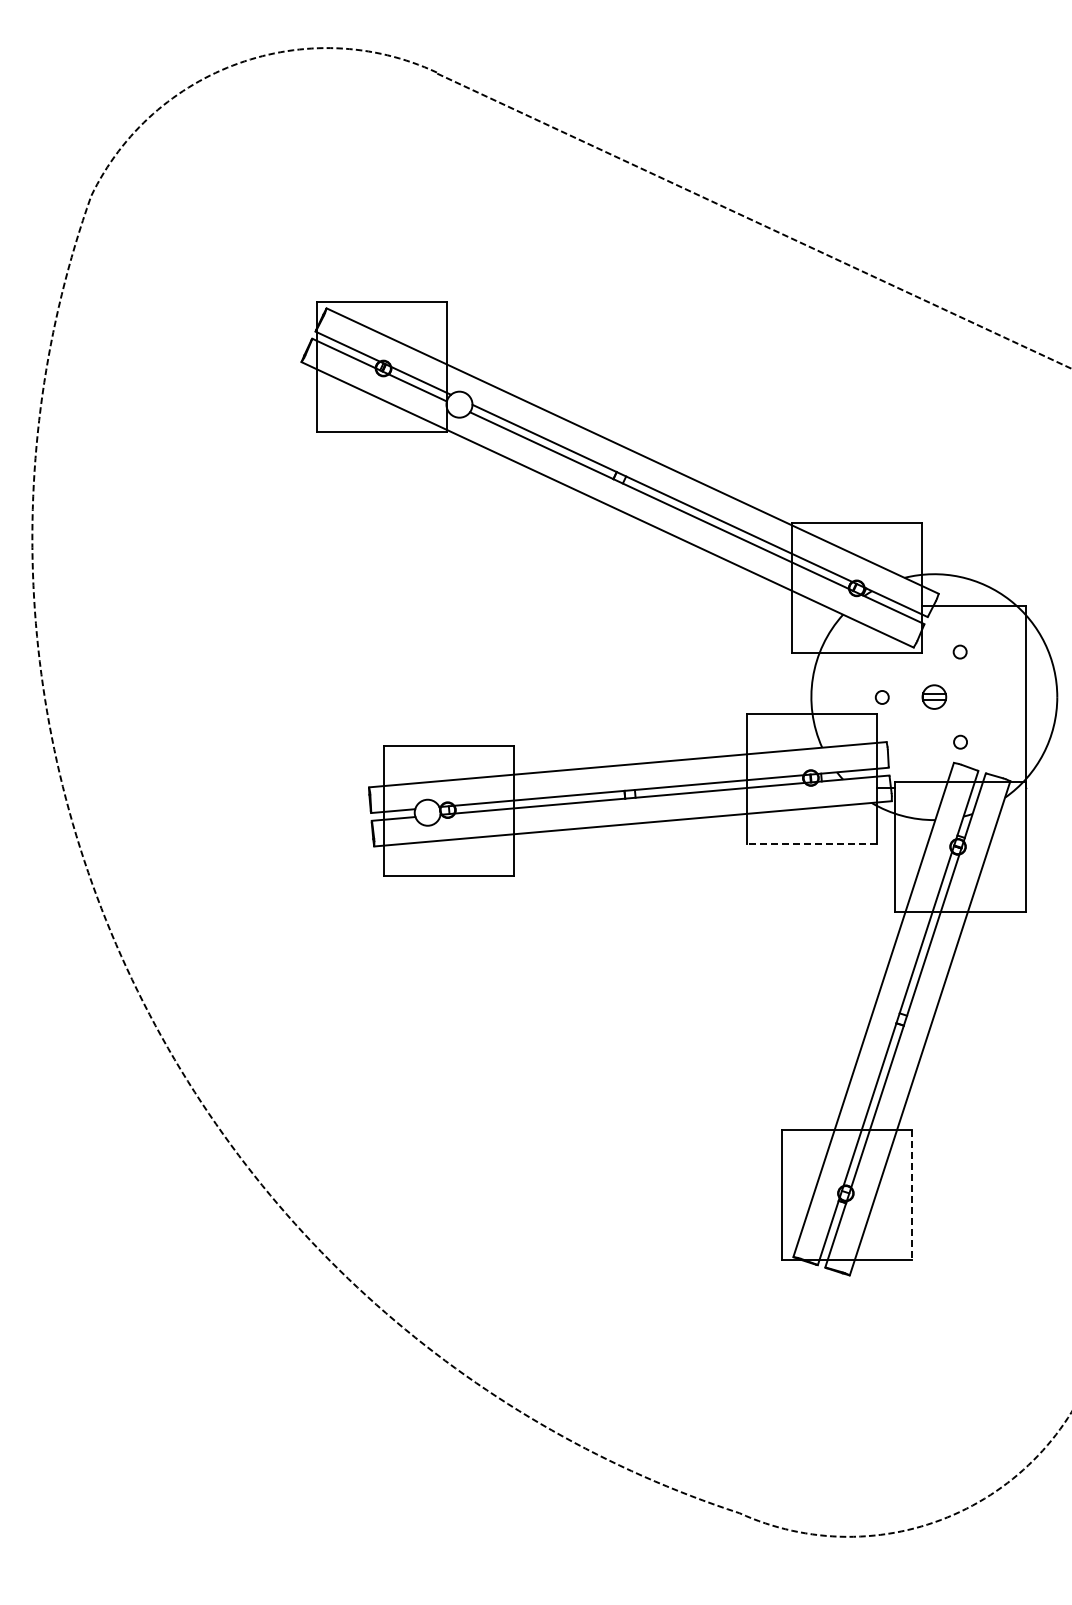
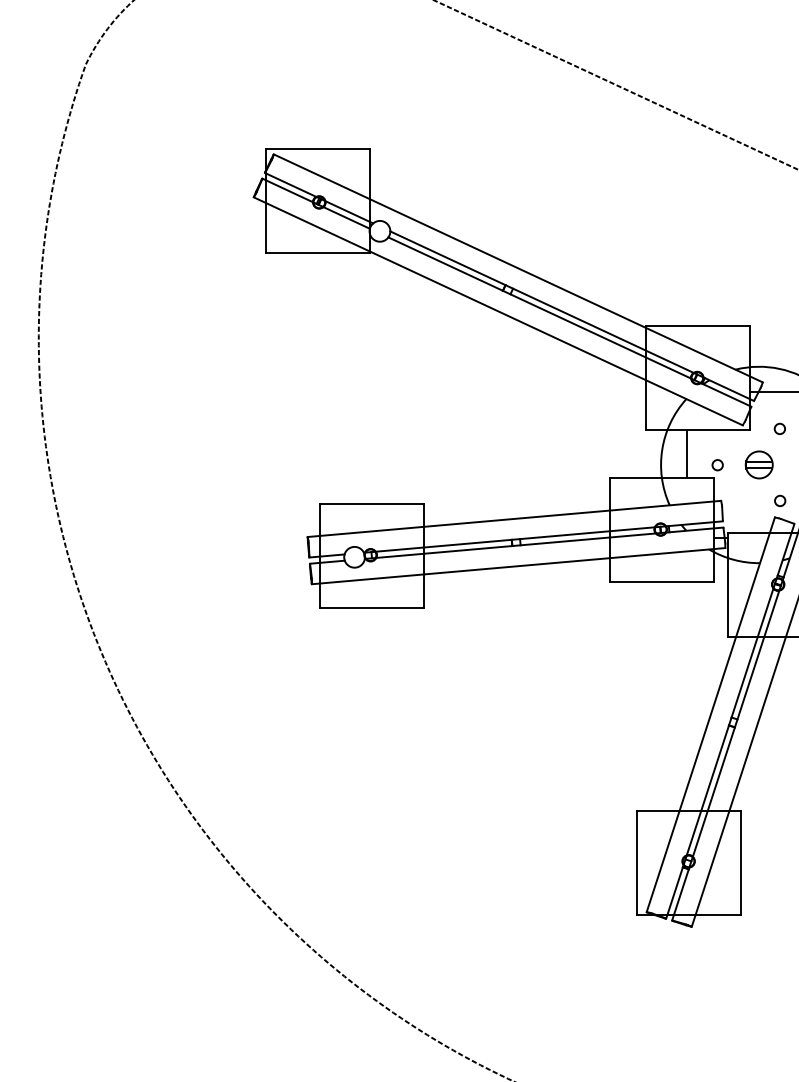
line: (843, 683) -> (686, 454), added
part: (934, 696) -> (759, 464), size x1.43
line: (811, 843) -> (661, 581), dashed -> solid
line: (911, 1195) -> (741, 863), dashed -> solid

